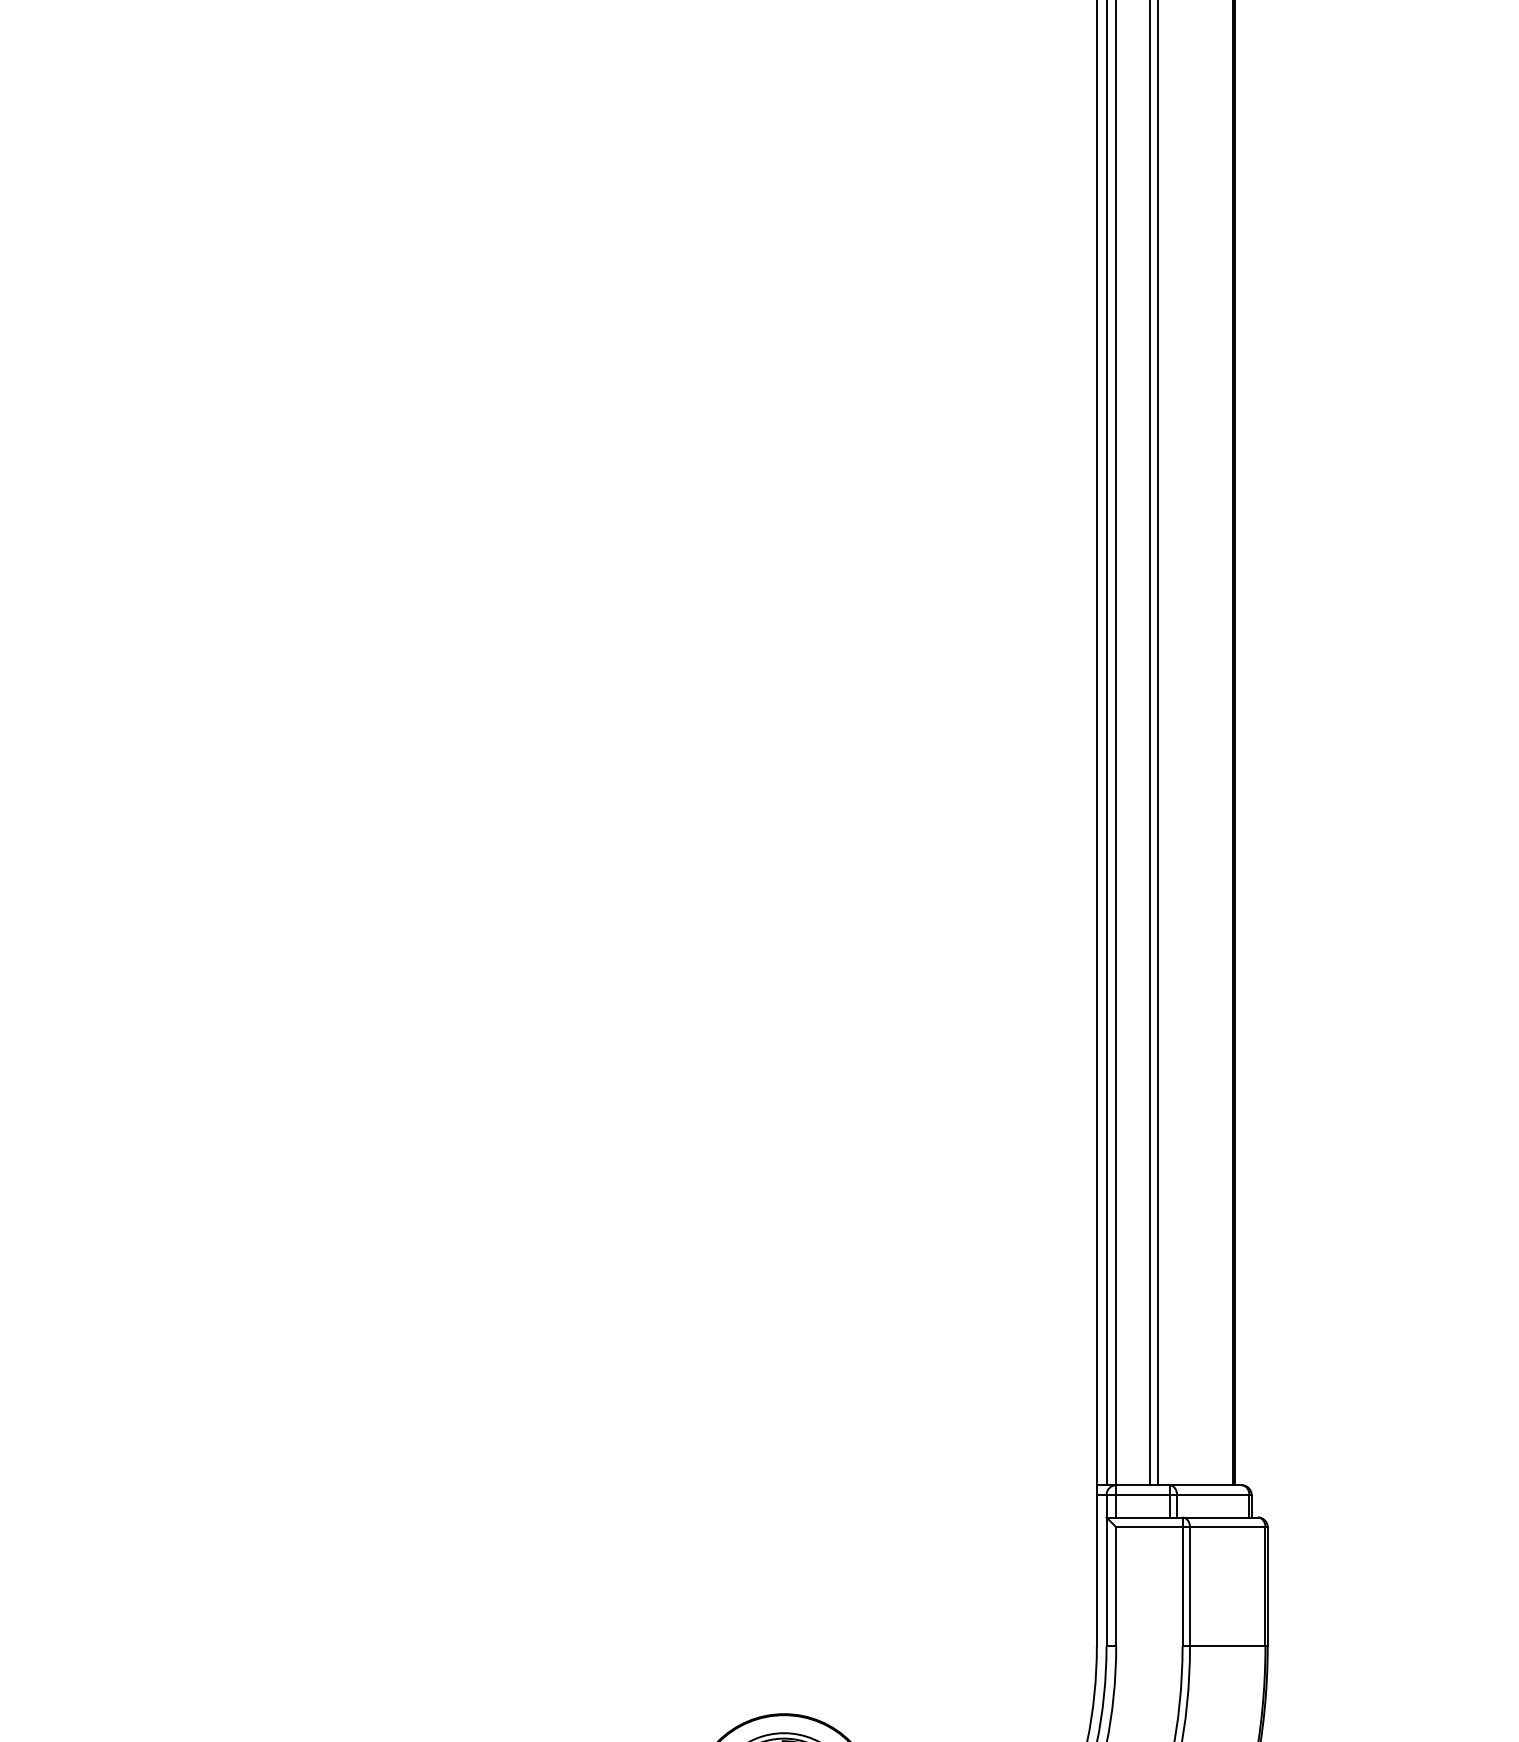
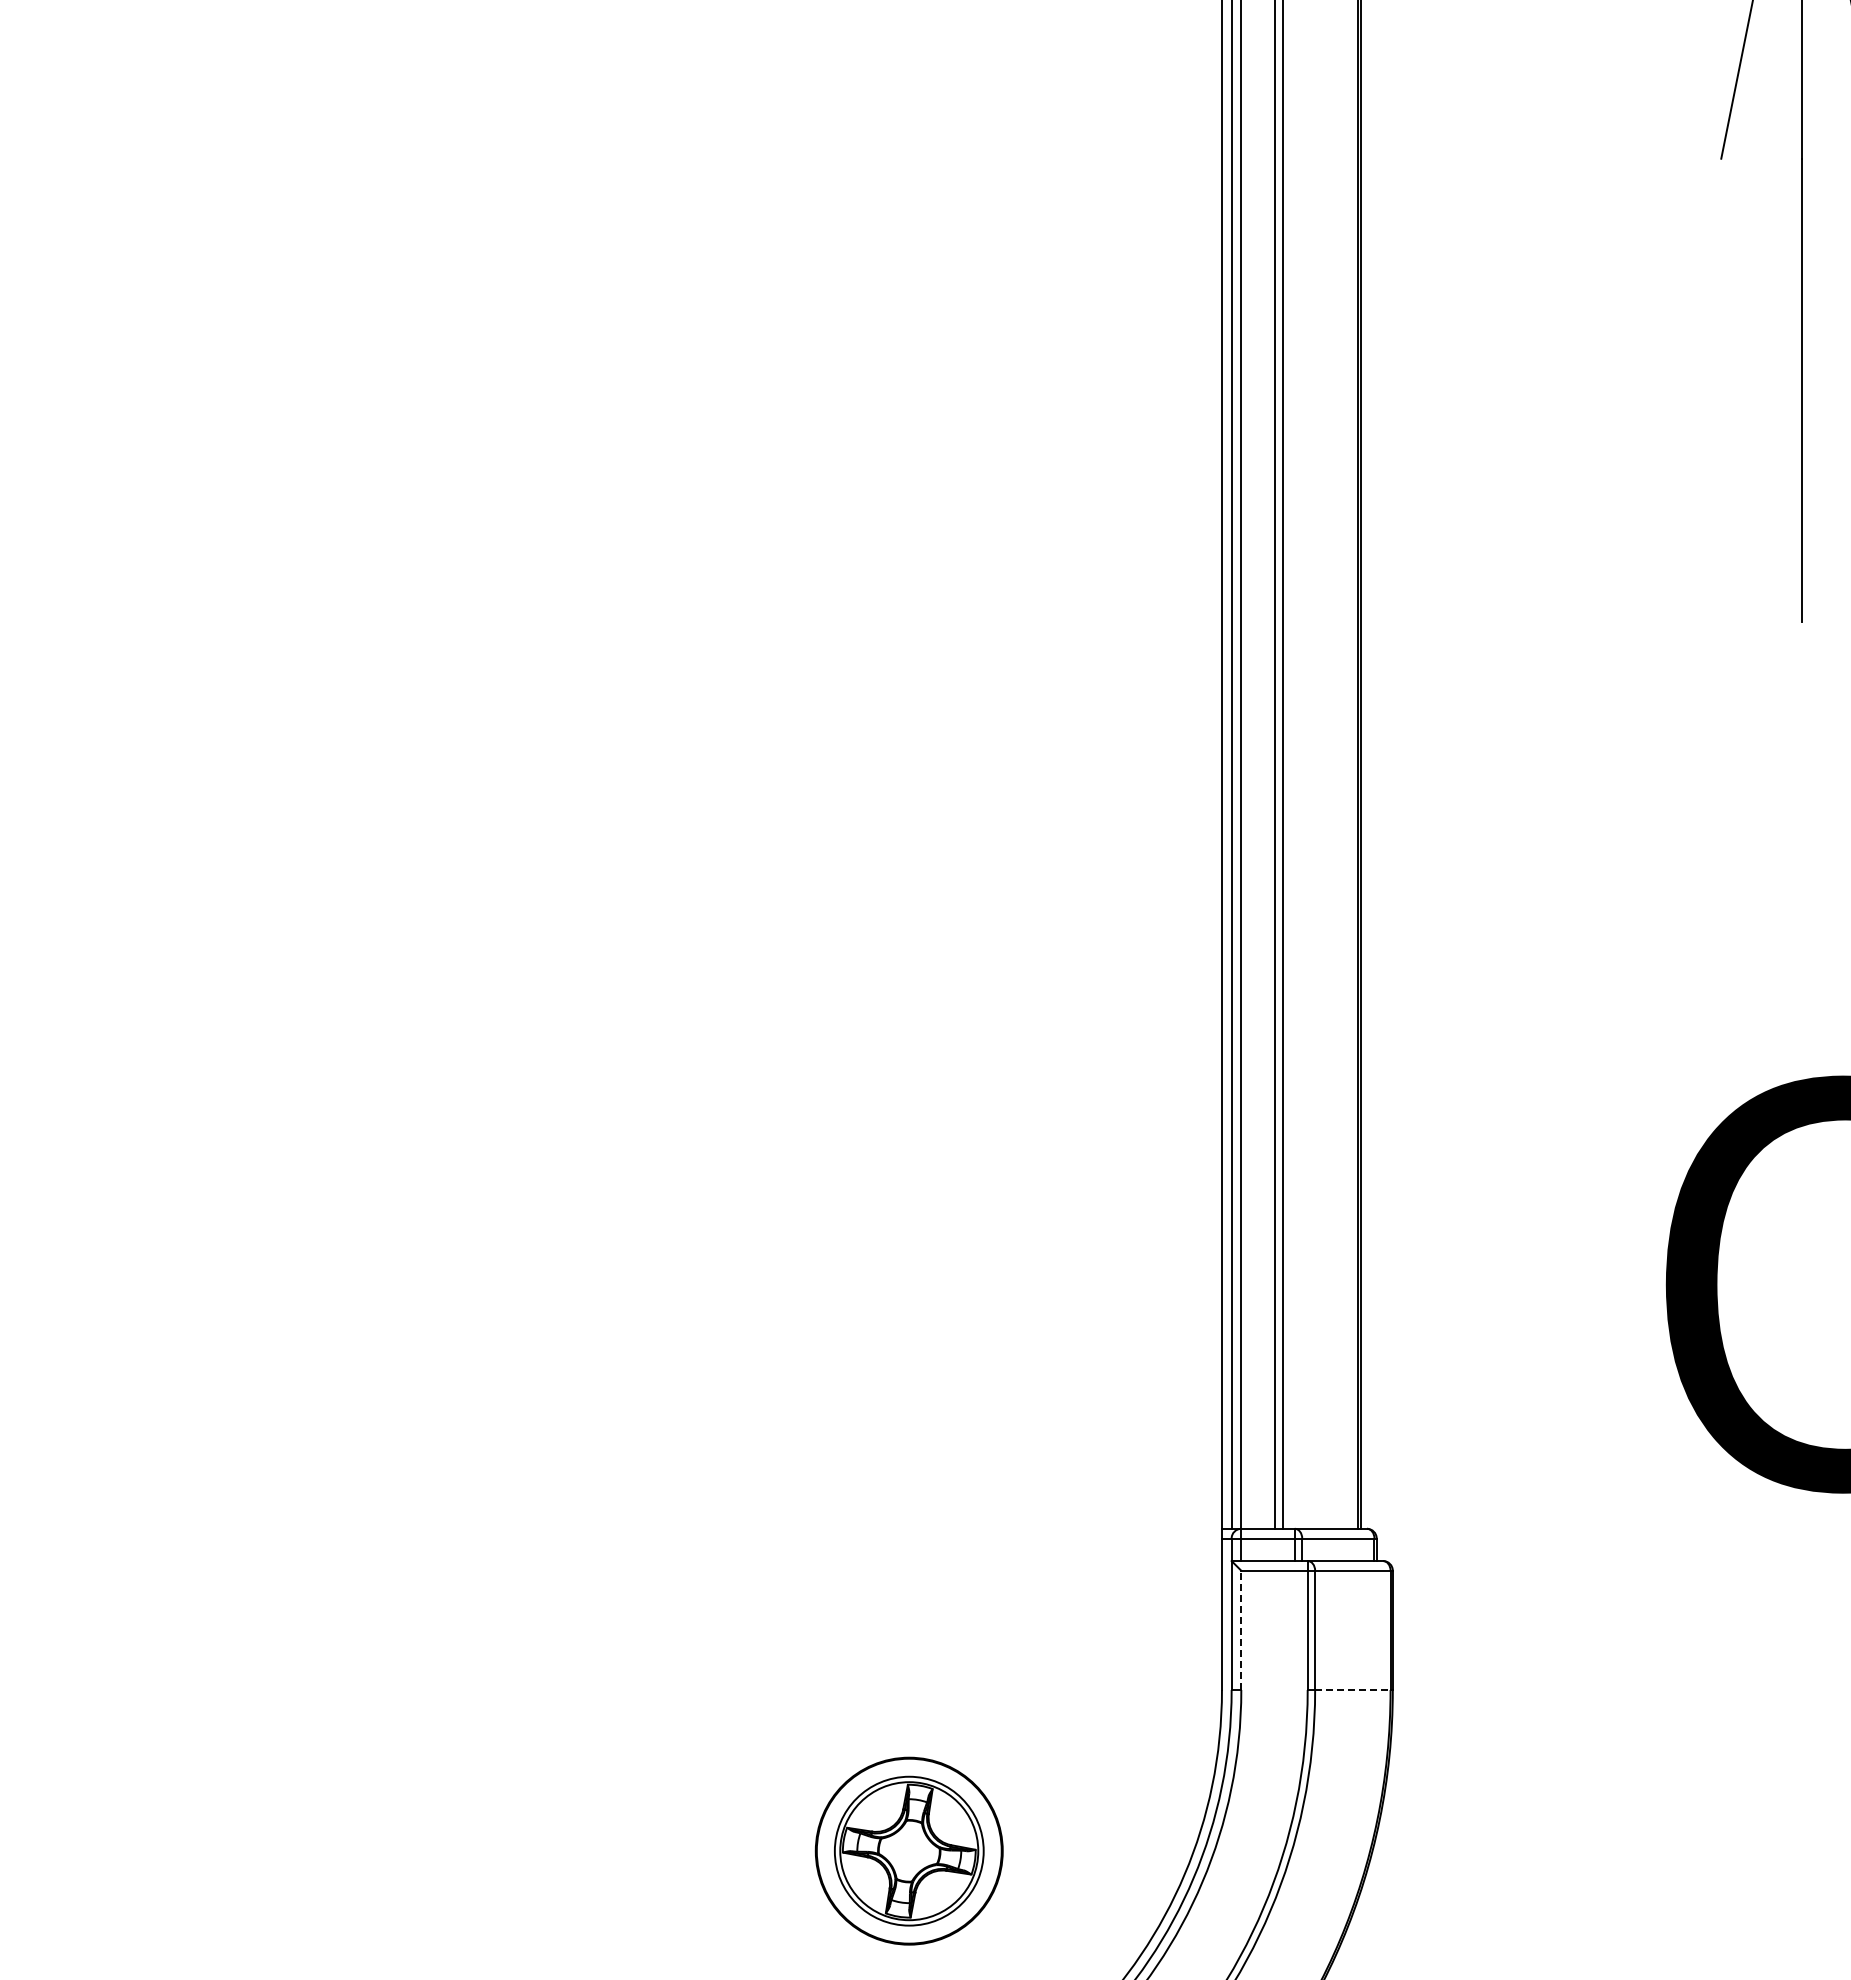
line: (1116, 1586) -> (1241, 1630), solid -> dashed
line: (1227, 1646) -> (1352, 1690), solid -> dashed

